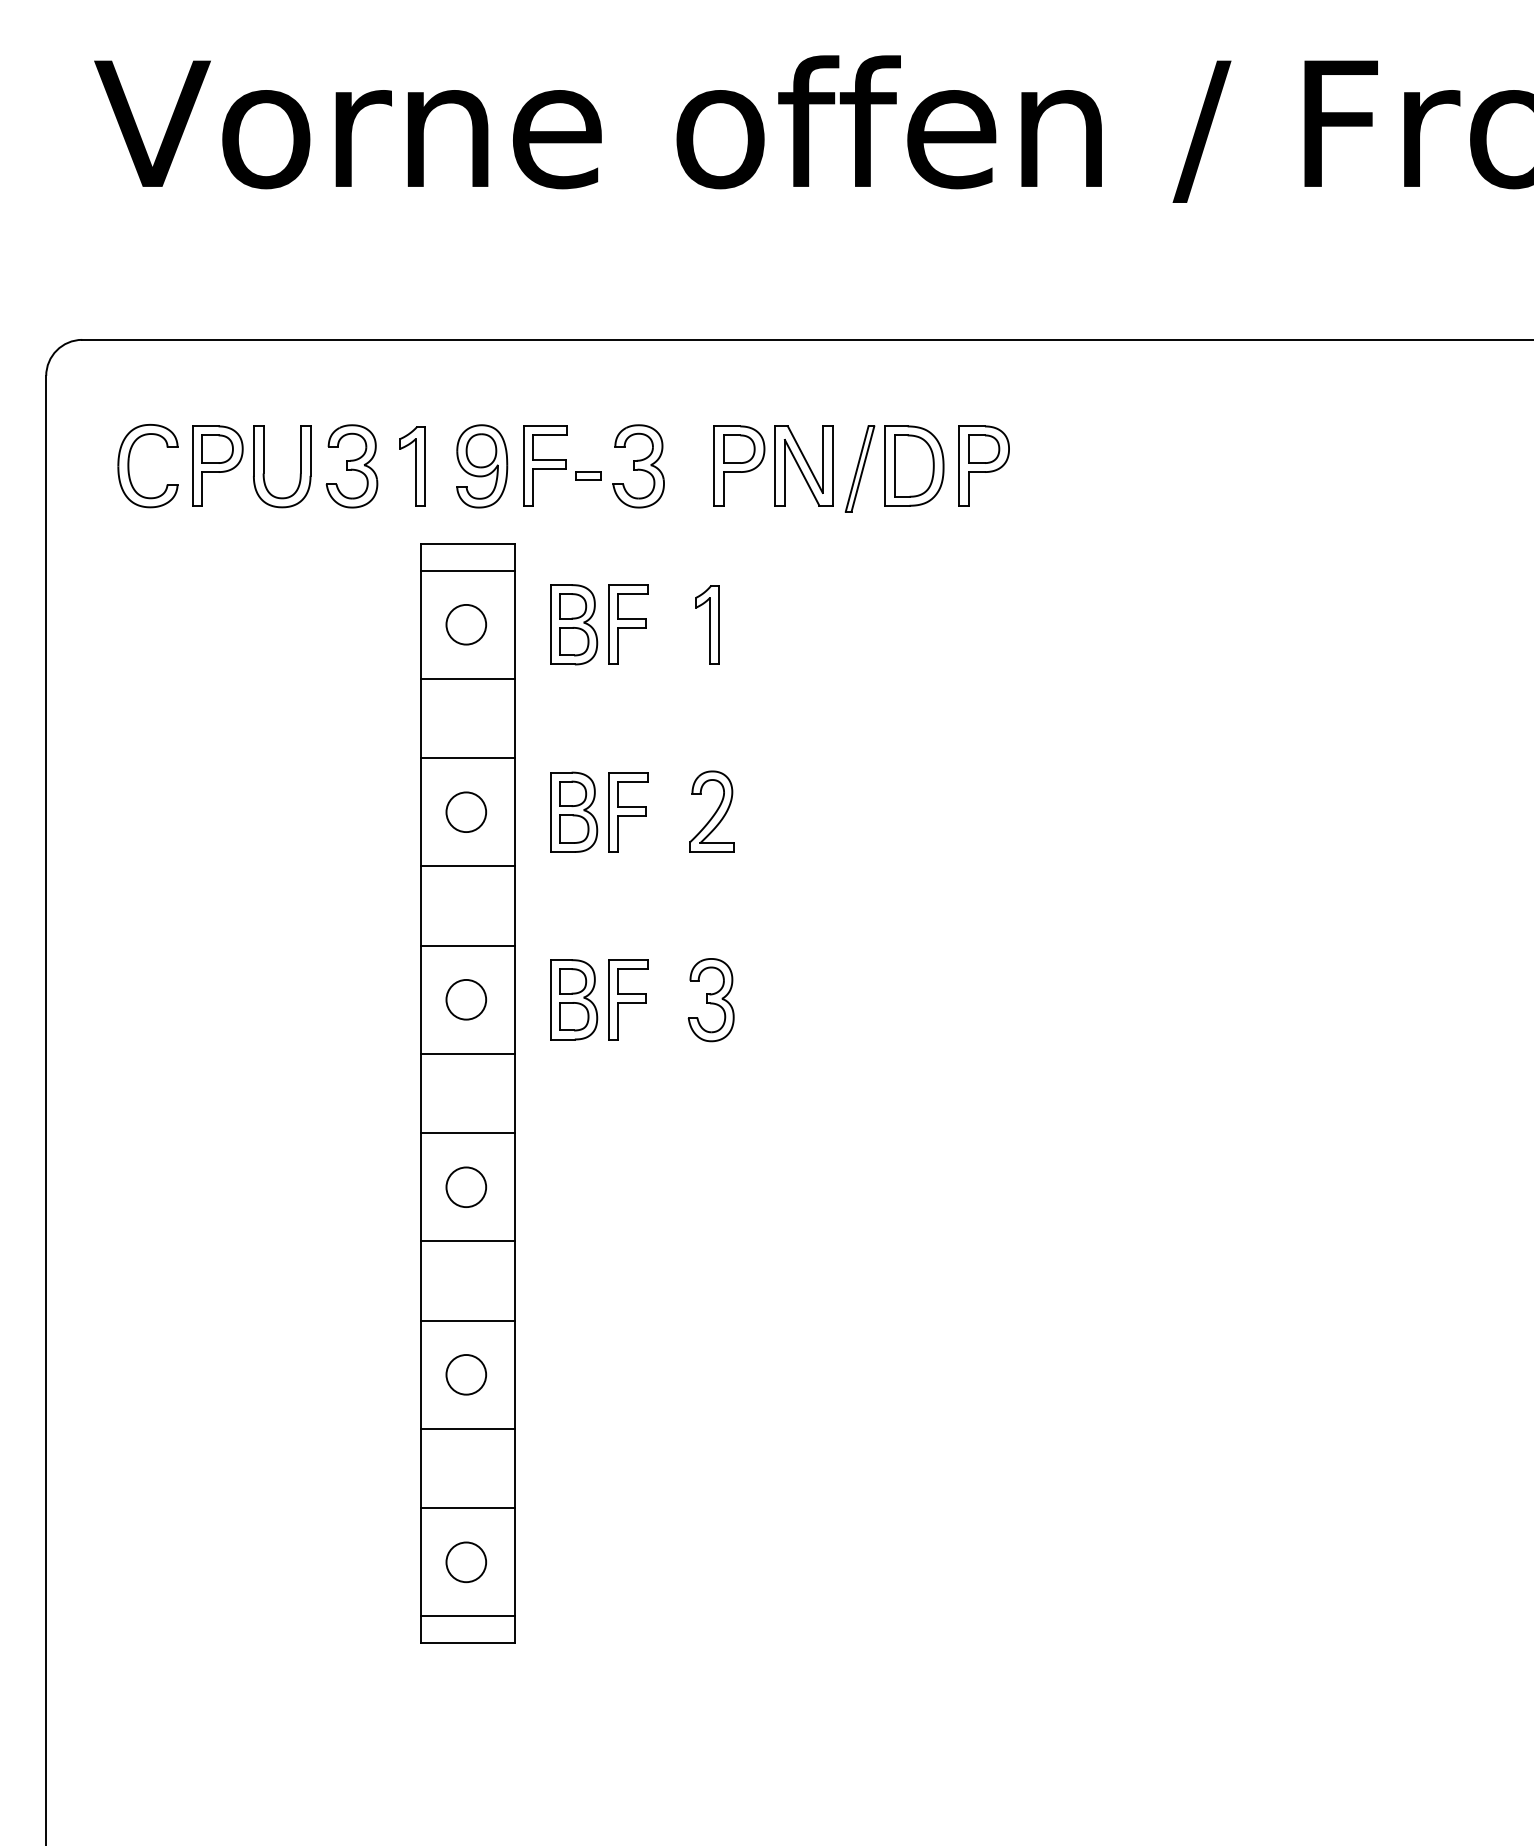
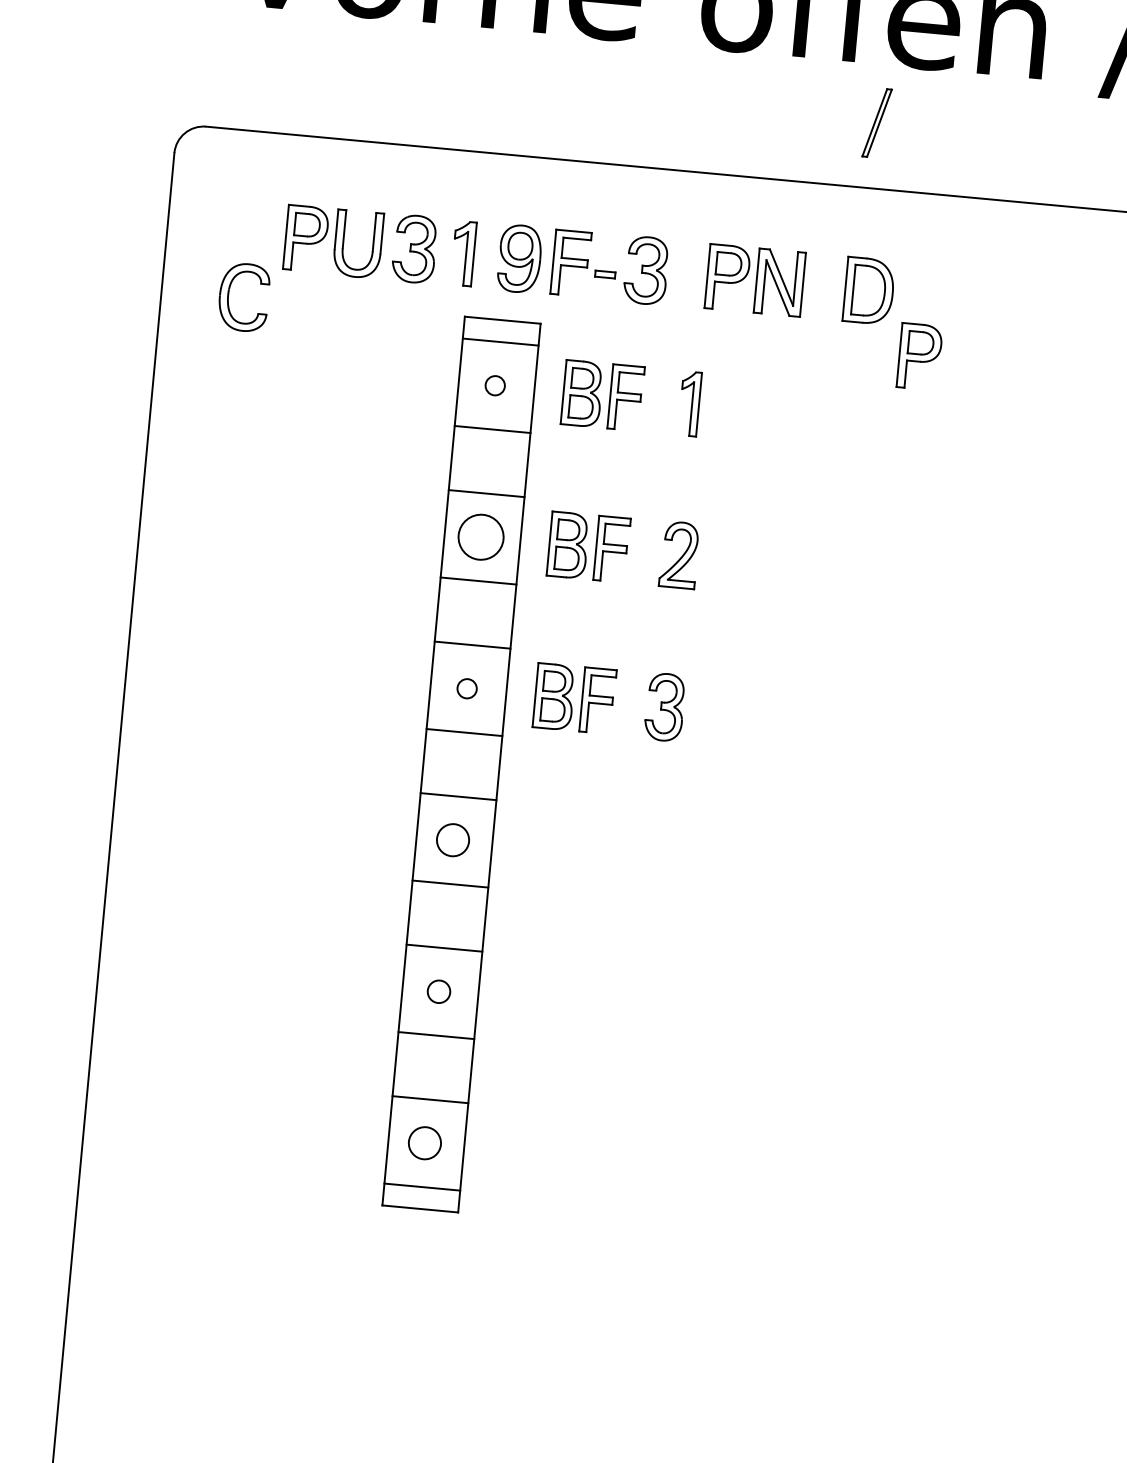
part: (983, 465) -> (919, 356), moved
part: (129, 466) -> (228, 296), moved
part: (859, 468) -> (876, 122), moved
circle: (466, 624) -> (495, 385), size x0.6
circle: (466, 811) -> (481, 536), size x1.4
circle: (466, 999) -> (467, 688), size x0.6
circle: (466, 1374) -> (439, 991), size x0.7

